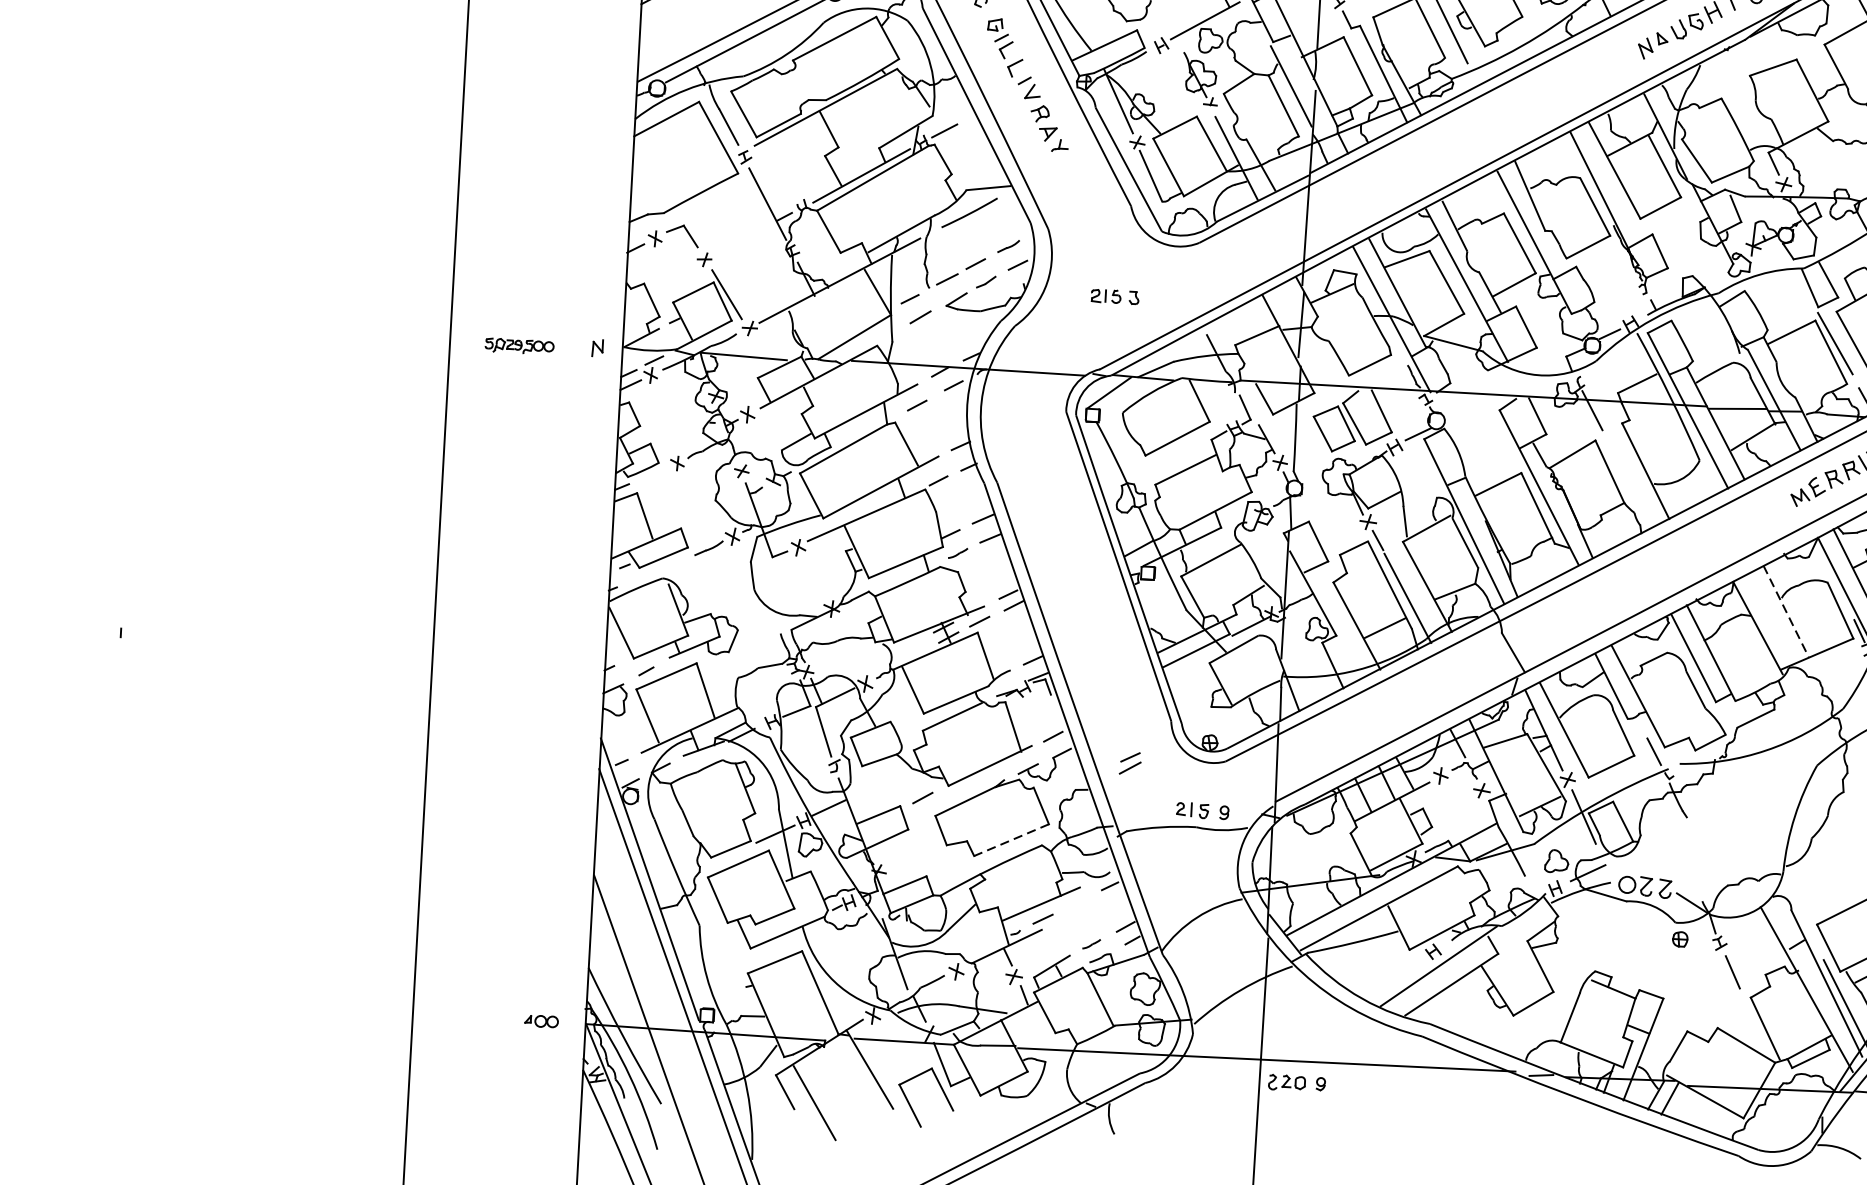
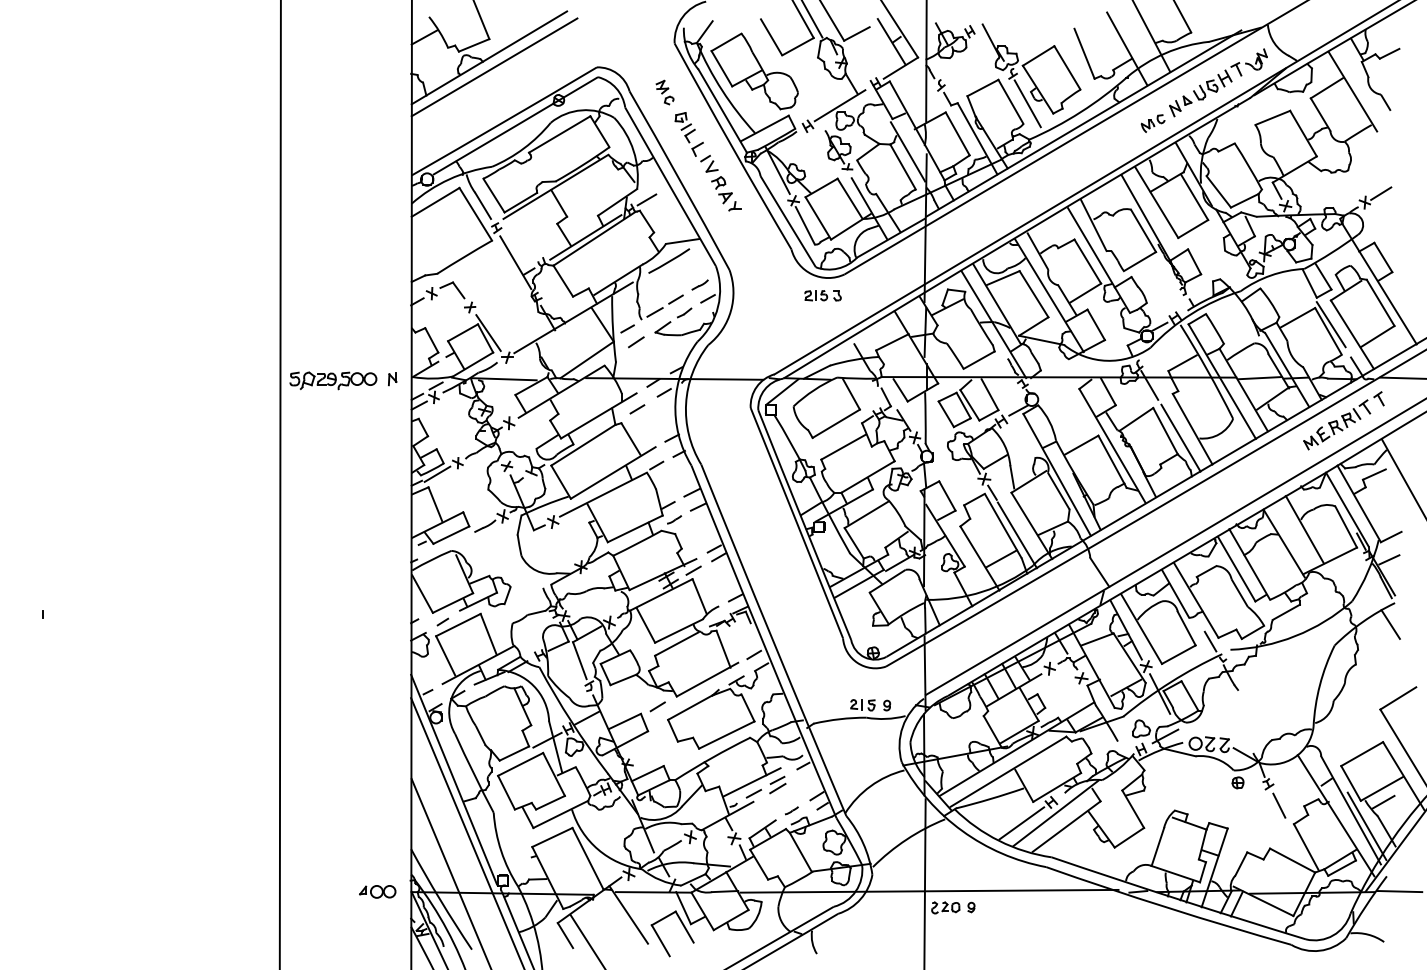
part: (1614, 66) -> (1152, 123), added
part: (1114, 296) -> (822, 295), moved
part: (519, 346) -> (333, 380), size x1.67
line: (649, 475) -> (437, 473), added
line: (1629, 481) -> (1180, 437), added
line: (1785, 611) -> (1304, 529), dashed -> solid
part: (1130, 762) -> (777, 784), moved
line: (1011, 840) -> (726, 735), dashed -> solid
line: (1392, 977) -> (1021, 823), added
part: (541, 1020) -> (377, 891), size x1.43

